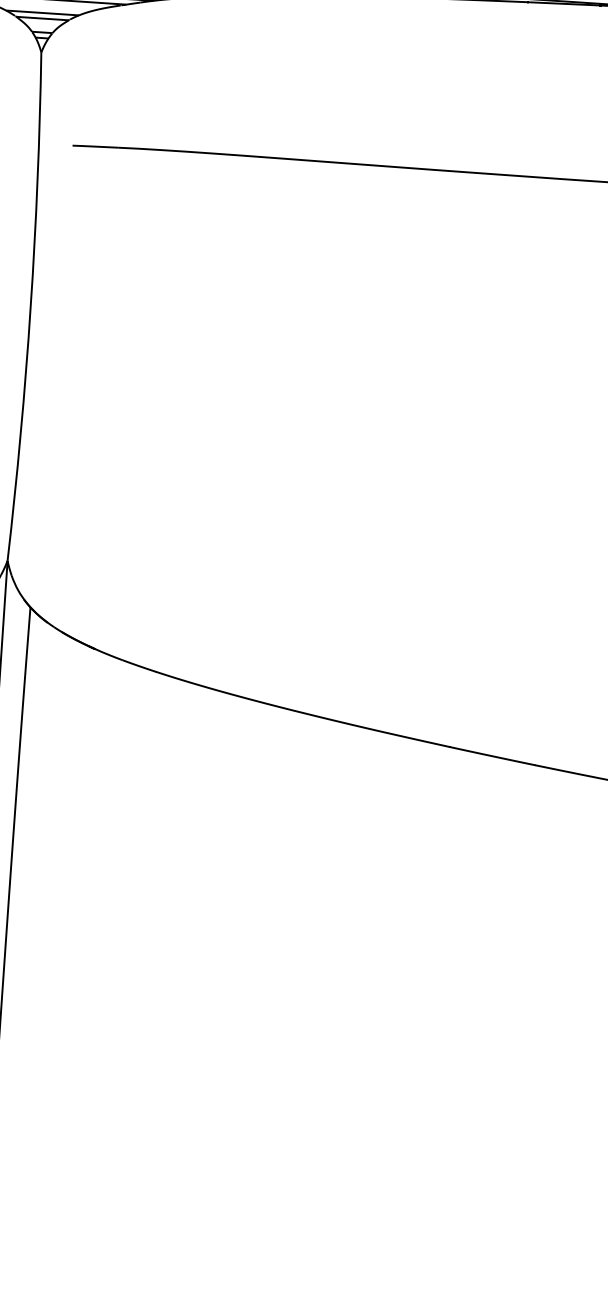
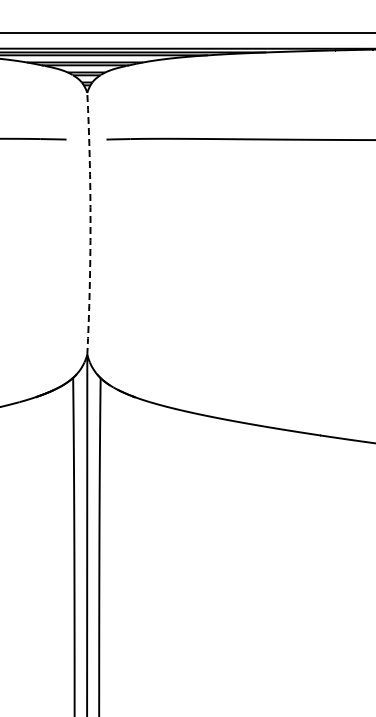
arc: (30, 306) -> (90, 223), solid -> dashed

